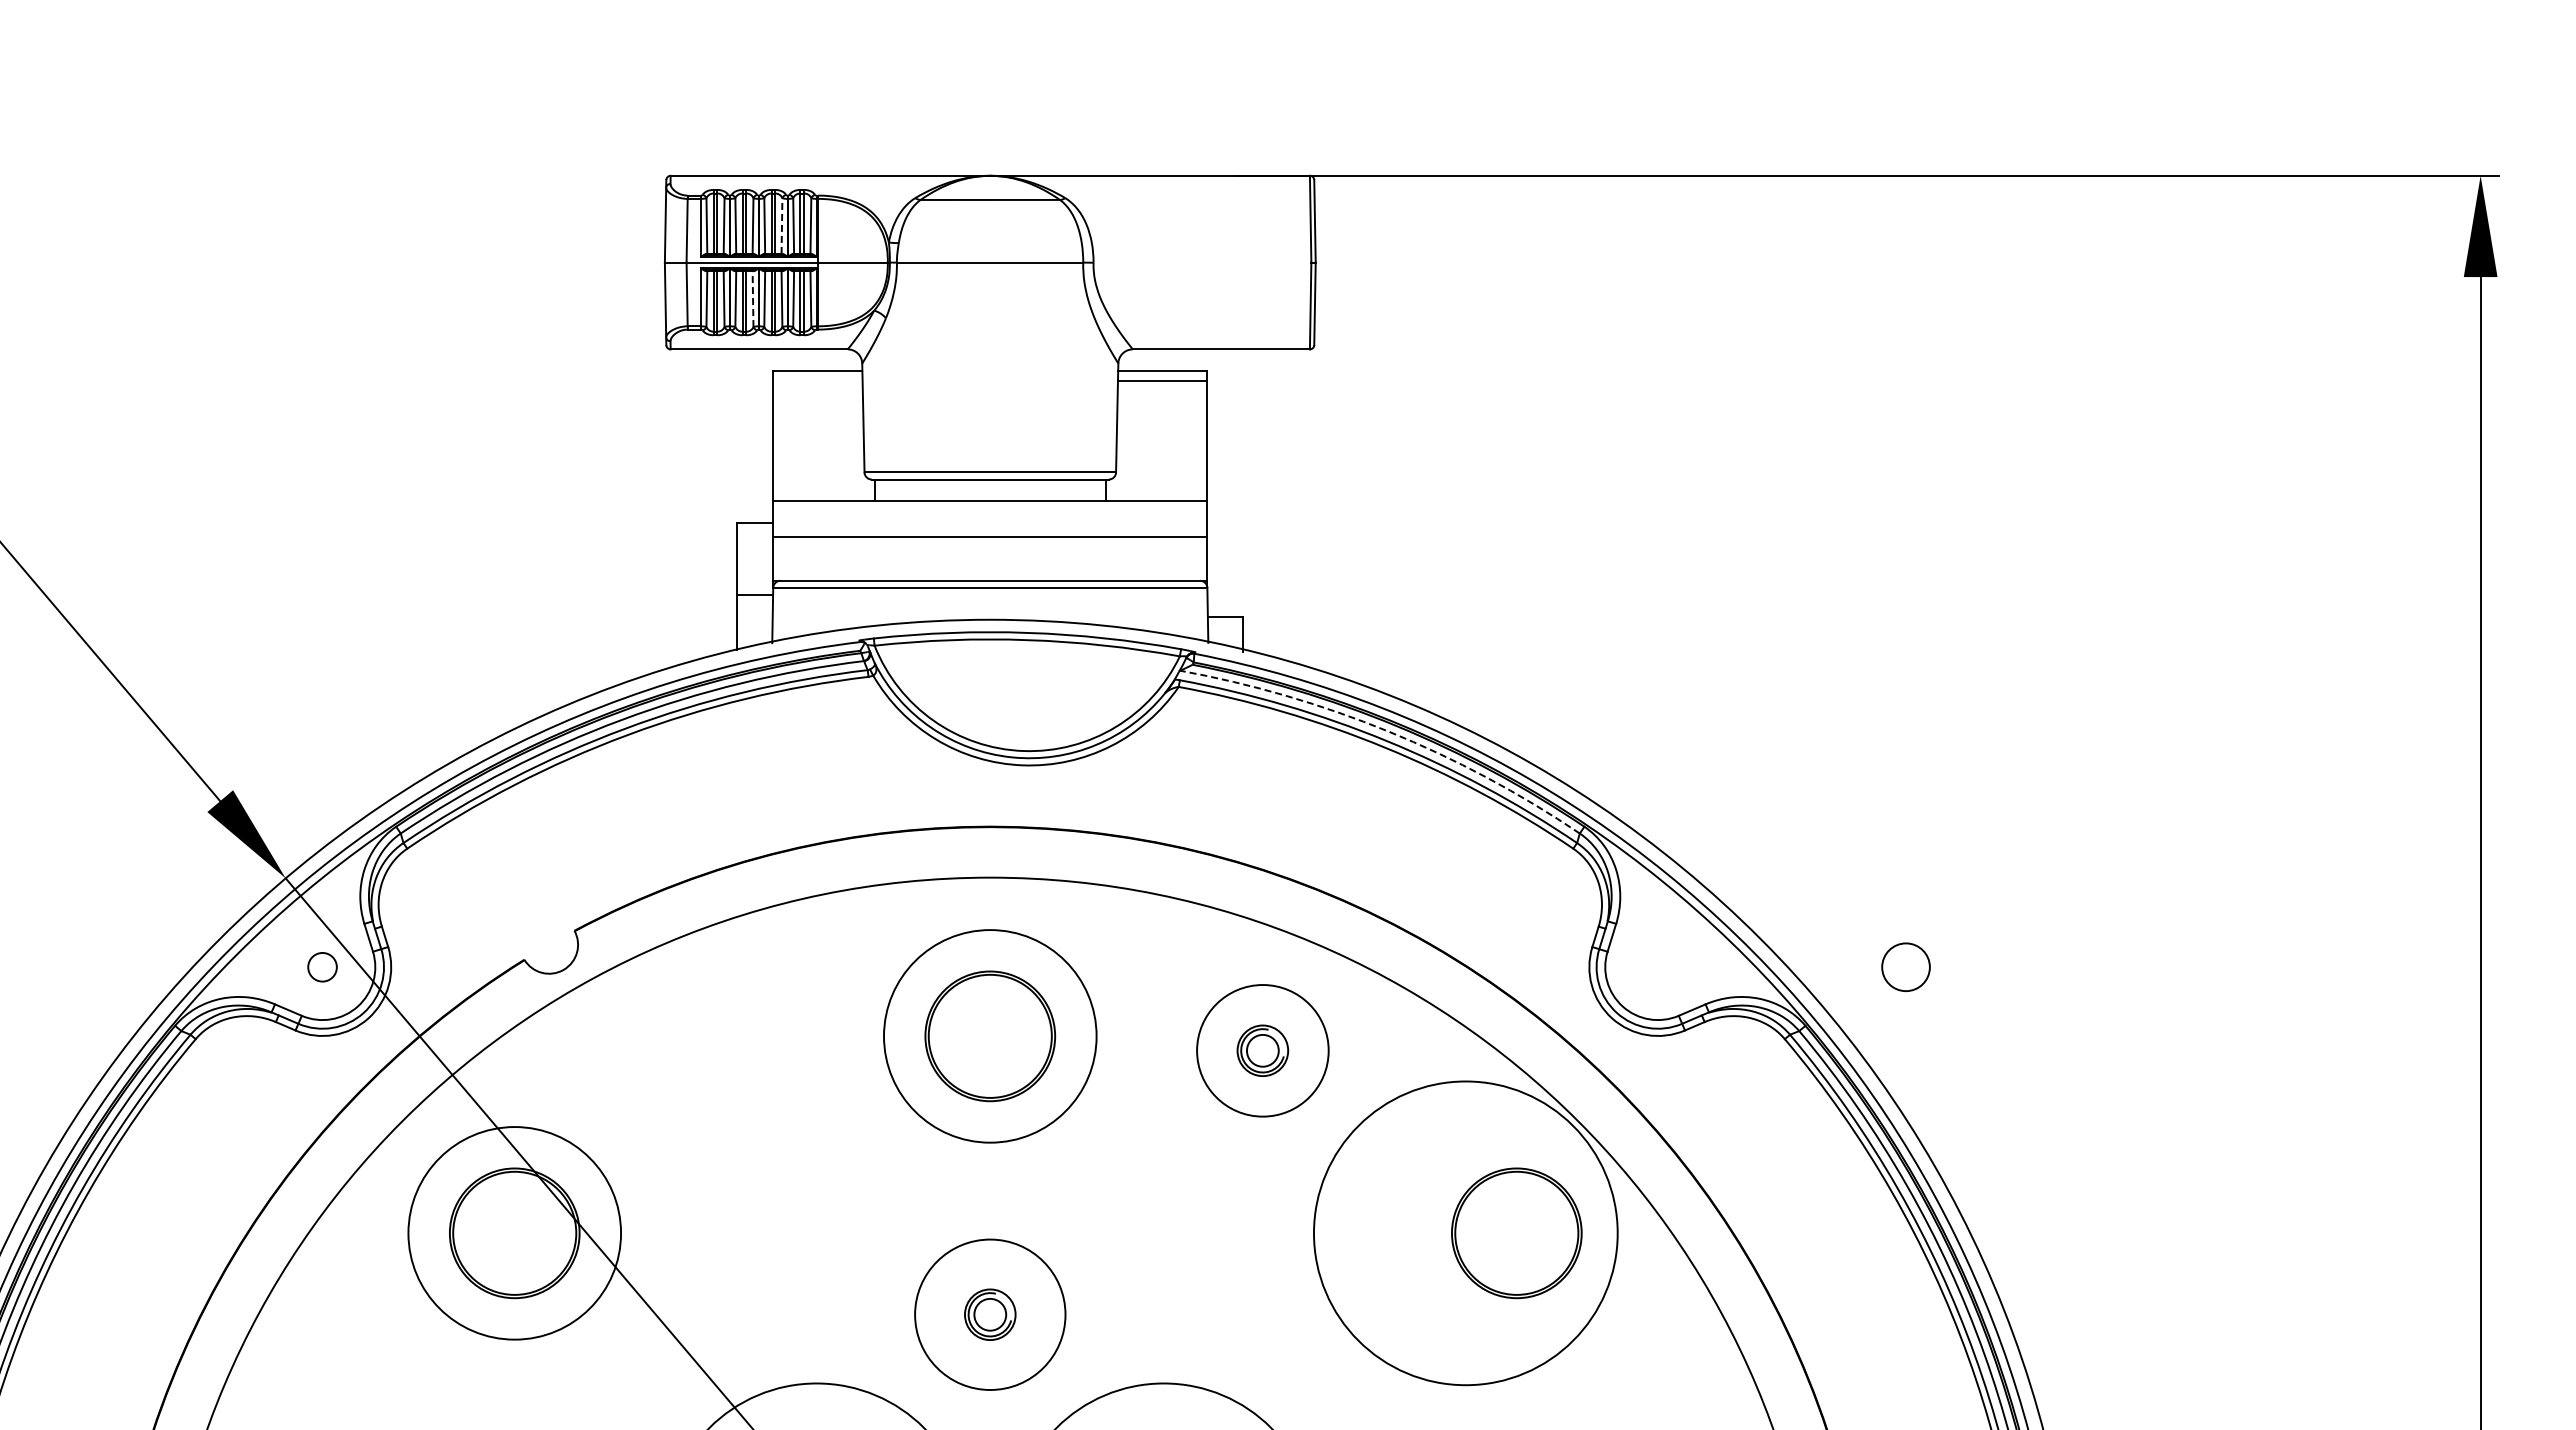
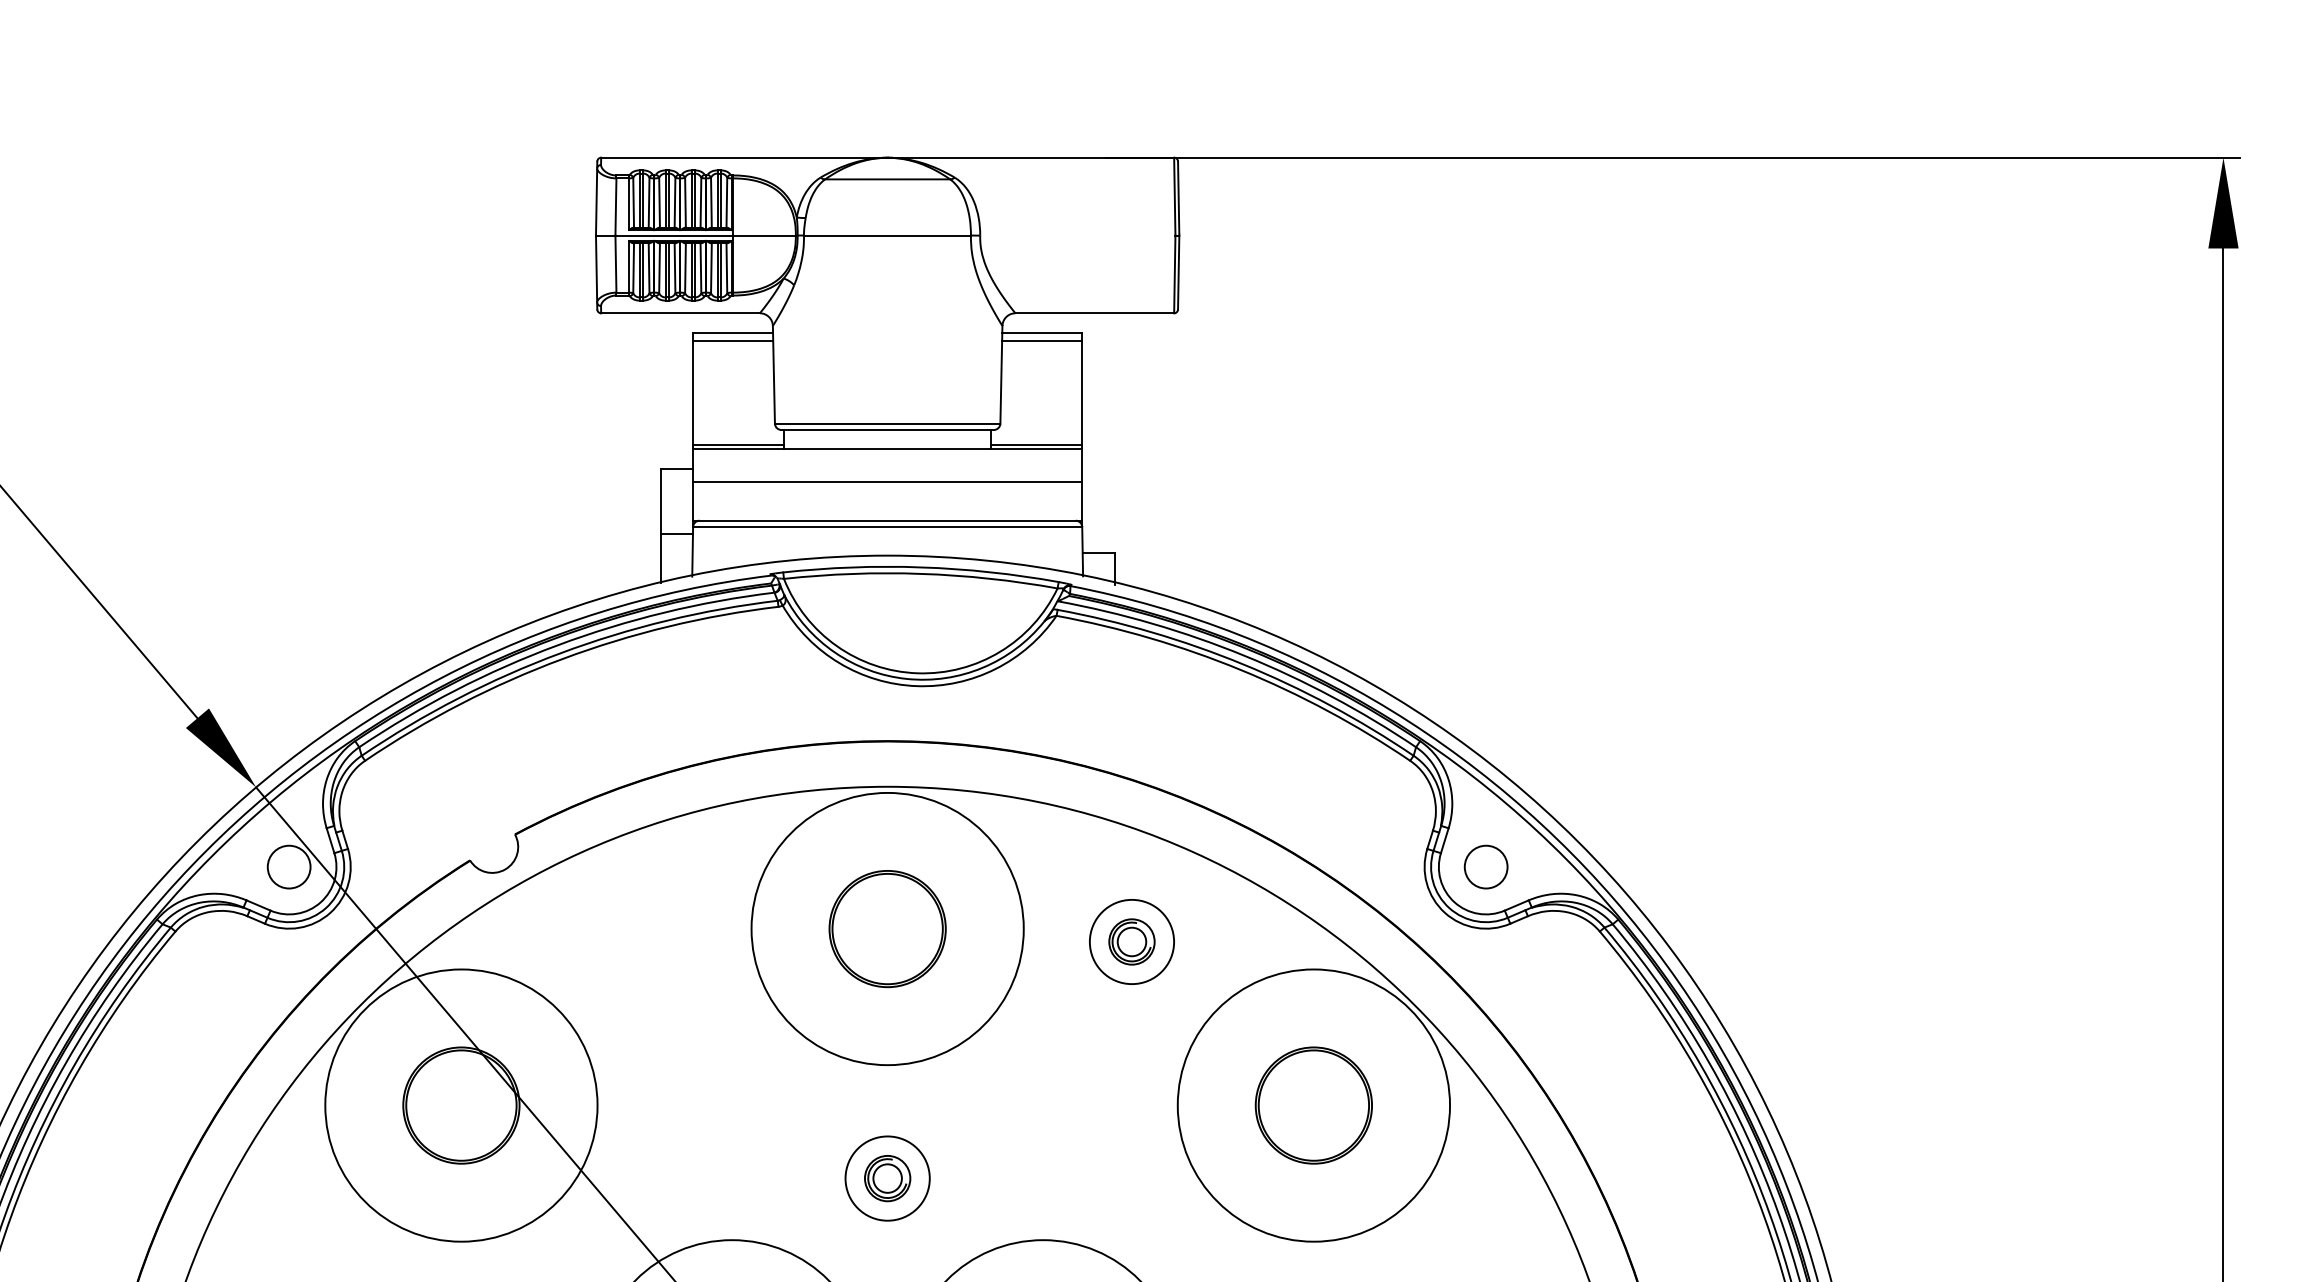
line: (781, 226) -> (700, 203), dashed -> solid
line: (753, 299) -> (675, 268), dashed -> solid
line: (817, 380) -> (732, 341), added
line: (823, 496) -> (738, 445), added
line: (1156, 496) -> (1036, 445), added
arc: (1388, 731) -> (1244, 655), dashed -> solid
circle: (1905, 966) -> (1485, 866), moved
circle: (322, 967) -> (289, 867), size x1.67
circle: (990, 1036) -> (887, 929), size x1.43
circle: (1262, 1050) -> (1131, 941), size x0.71
circle: (514, 1233) -> (461, 1105), size x1.43
part: (1516, 1233) -> (1313, 1105), moved
circle: (990, 1314) -> (887, 1178), size x0.62

